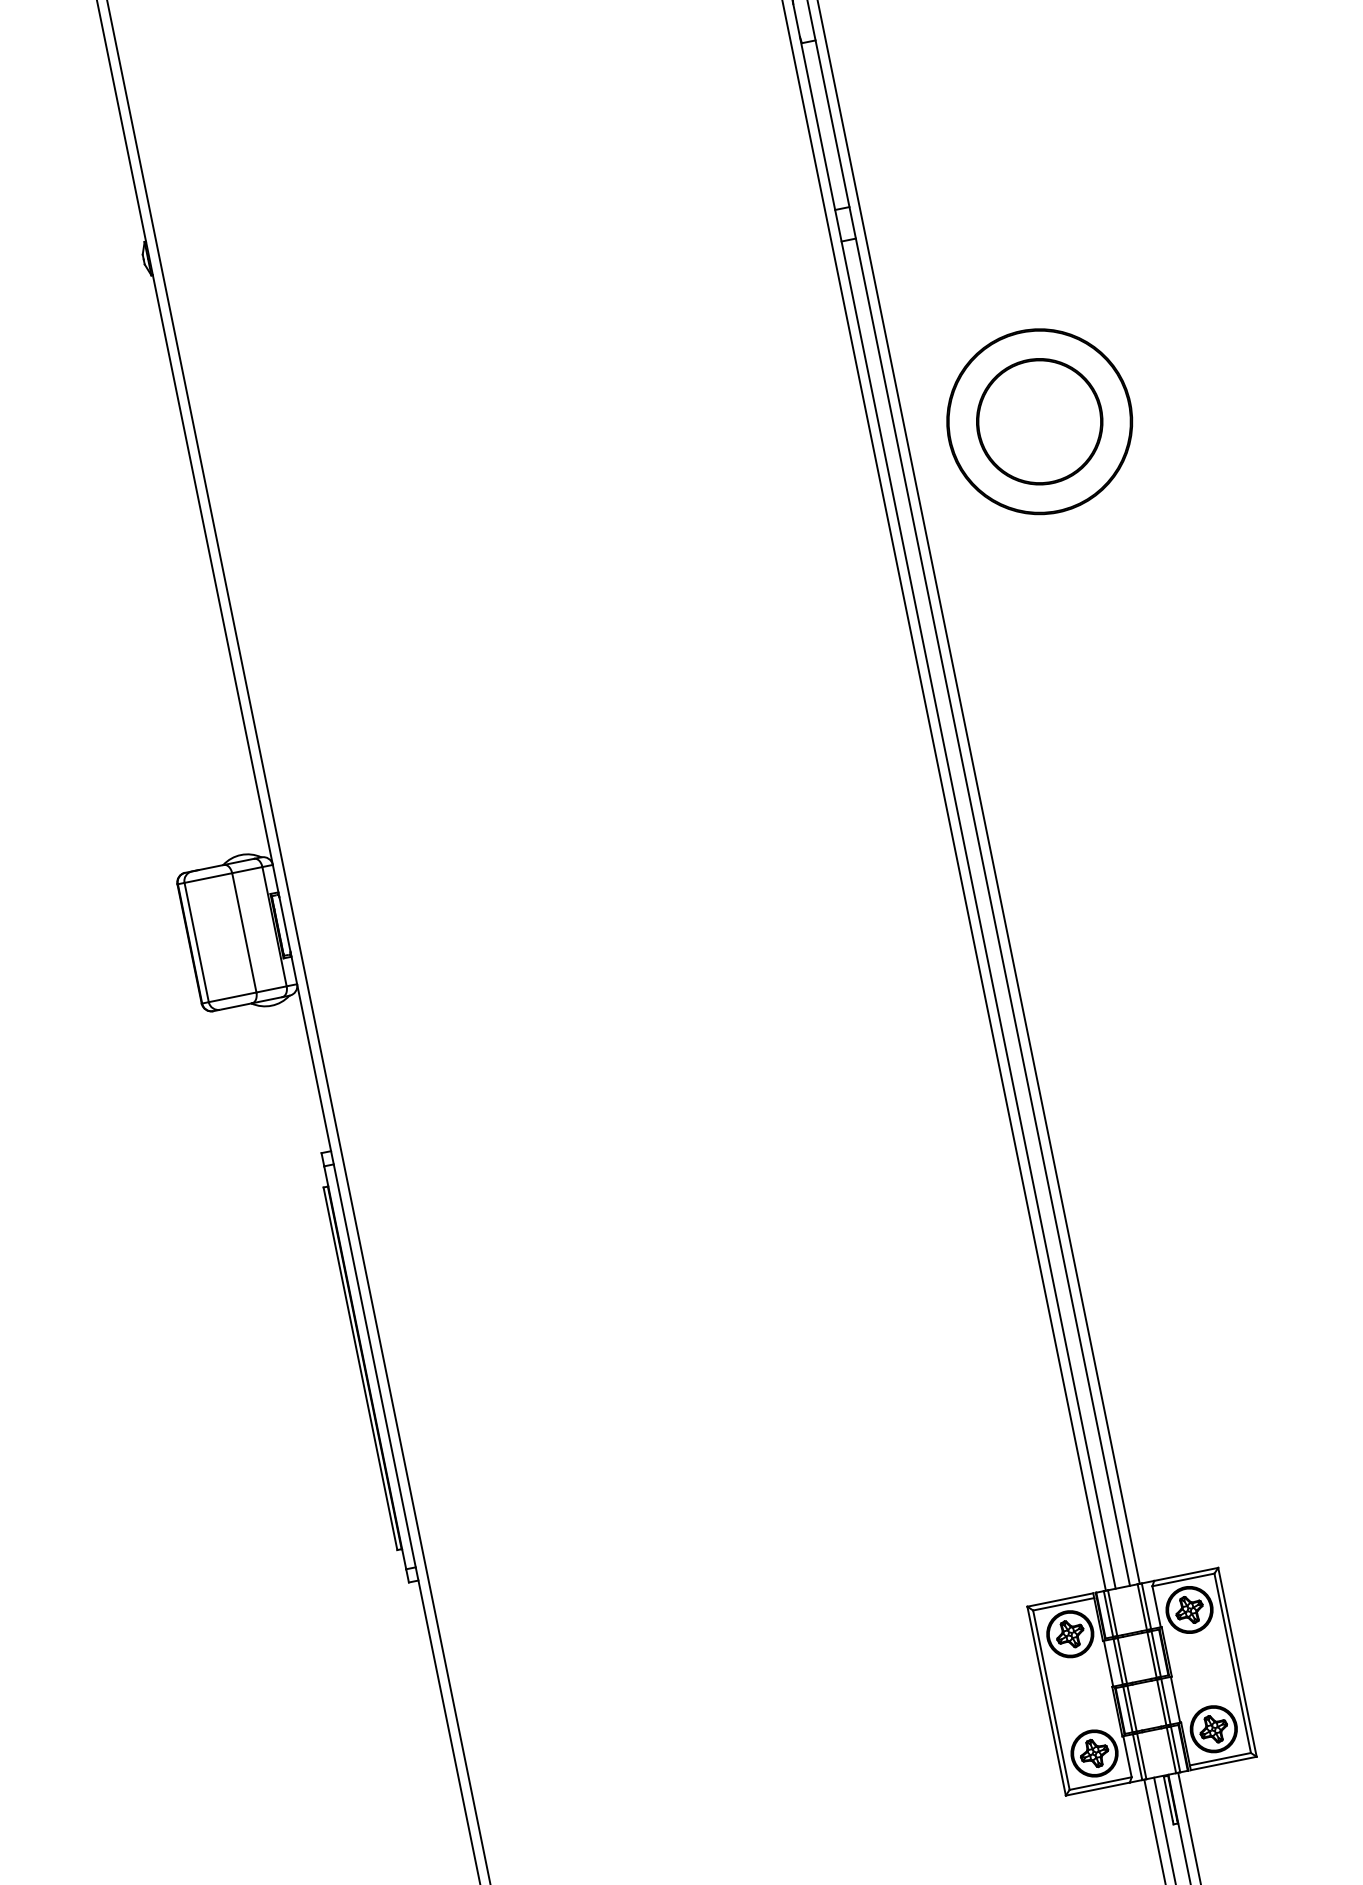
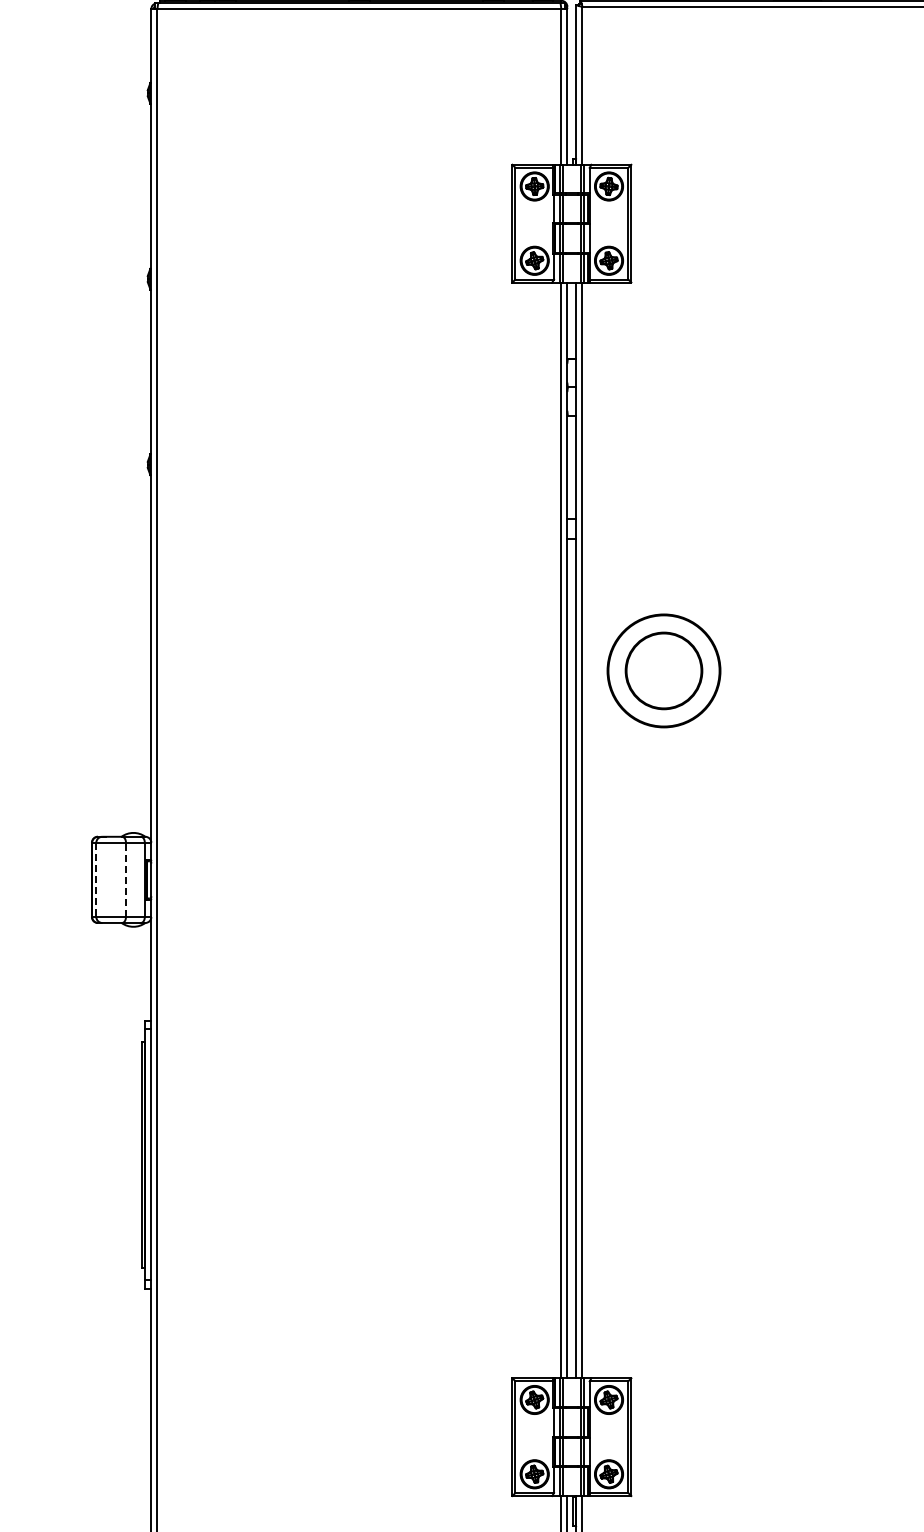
line: (244, 932) -> (126, 879), solid -> dashed
line: (197, 943) -> (96, 880), solid -> dashed

